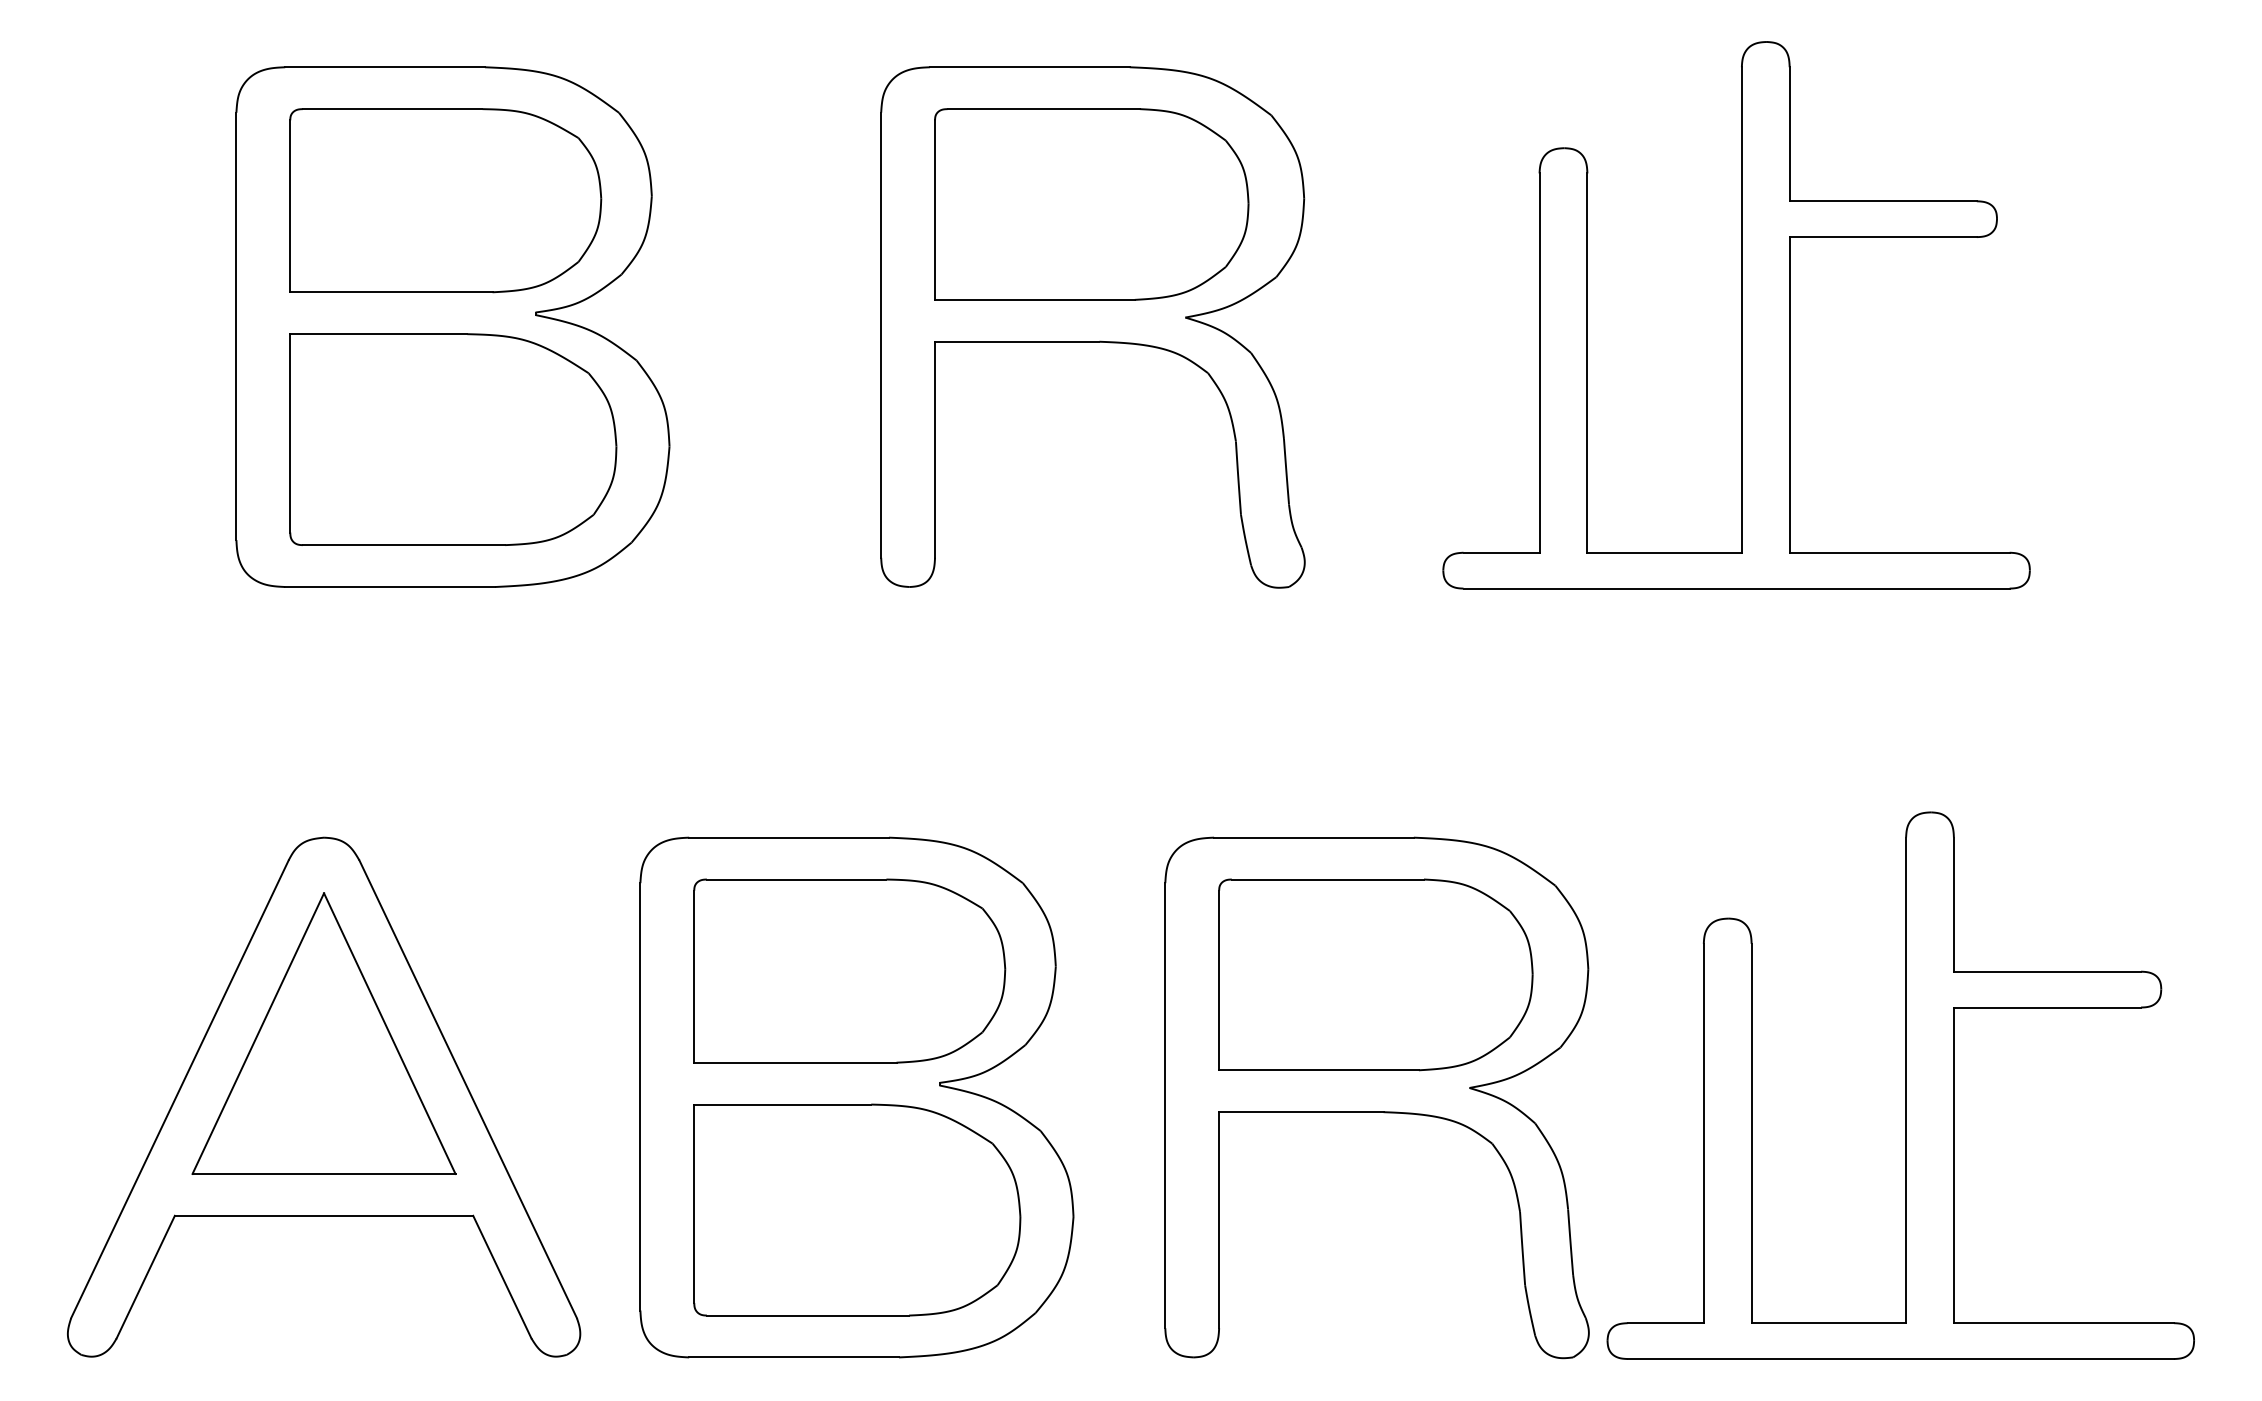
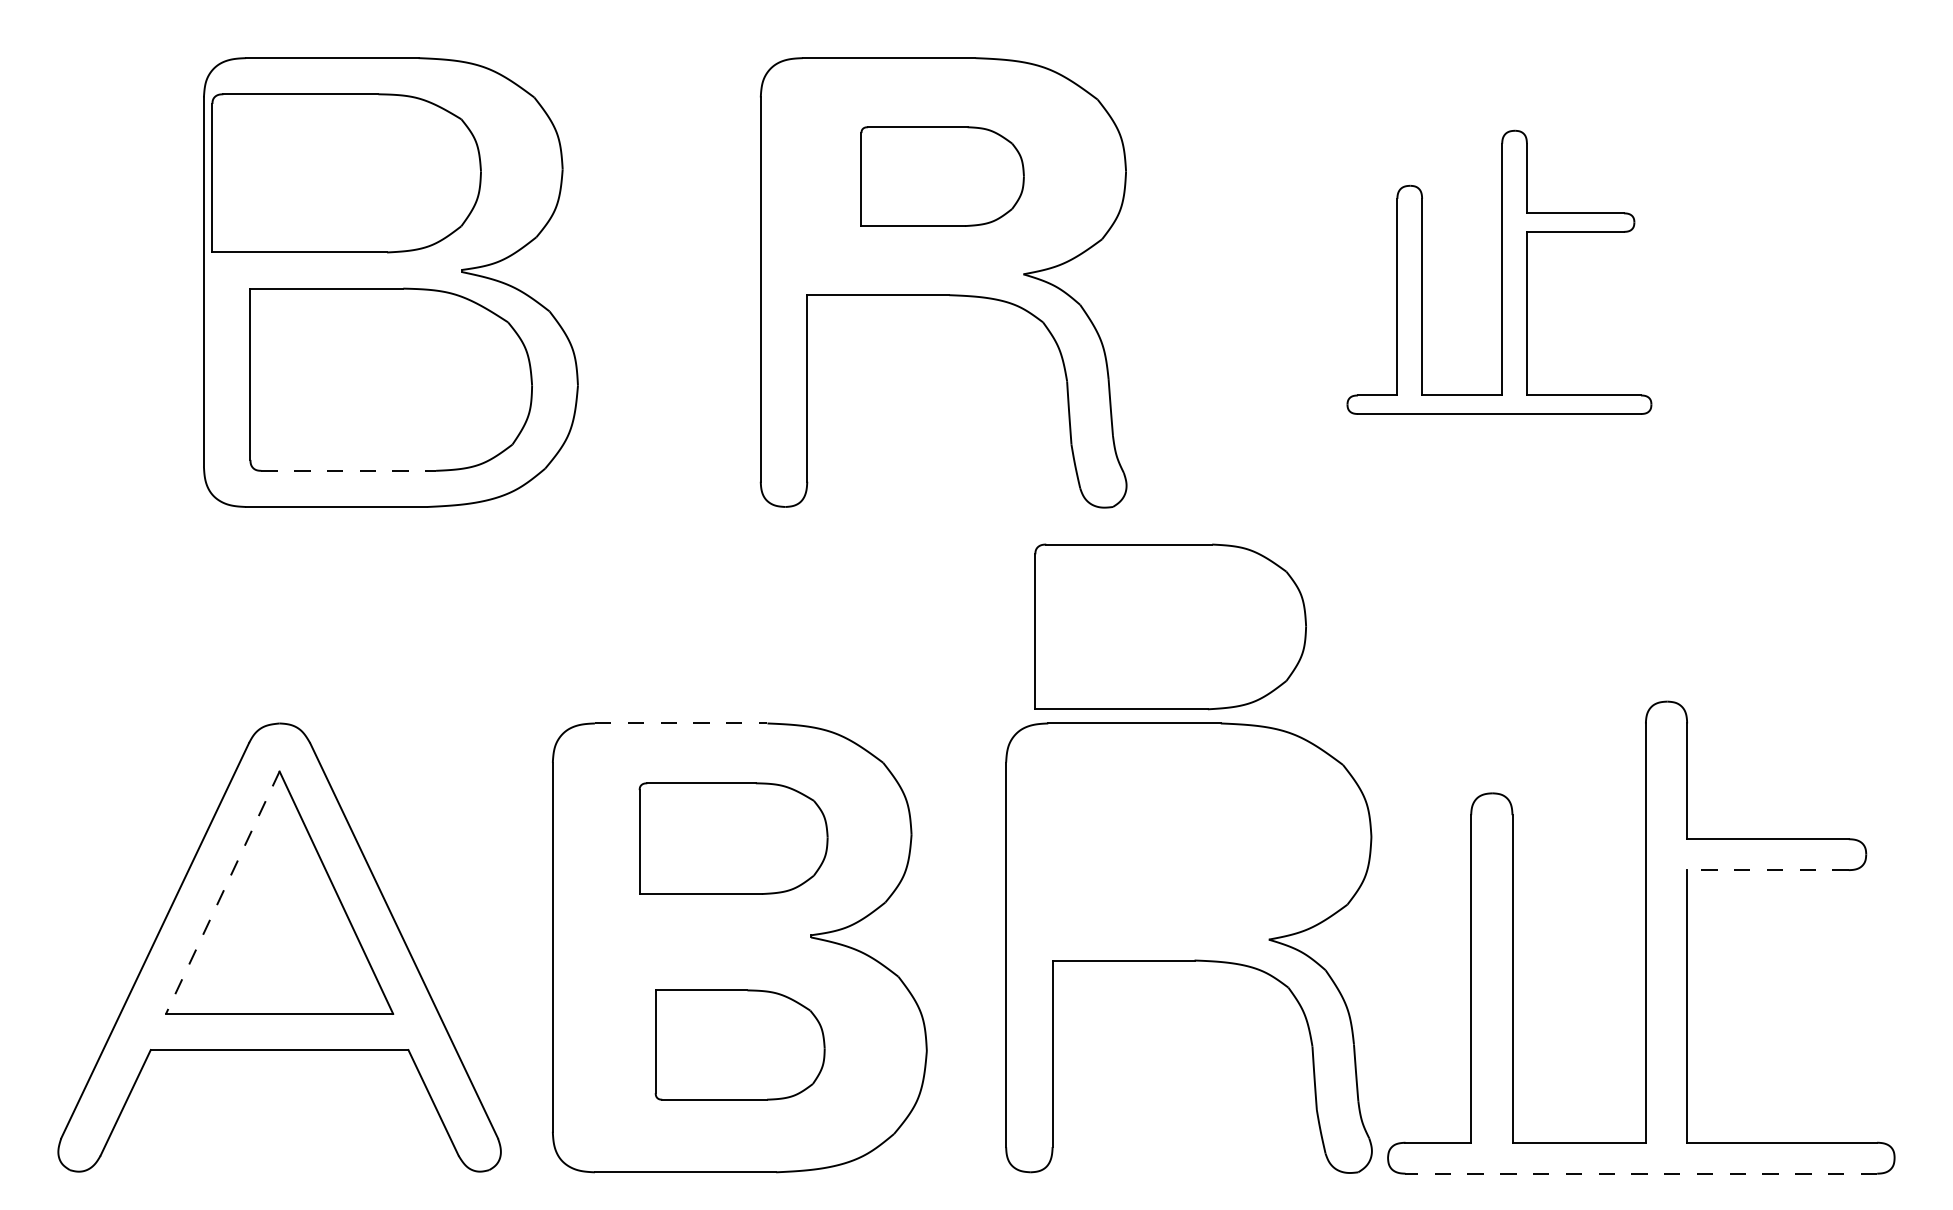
part: (445, 200) -> (346, 173), moved
part: (1091, 204) -> (942, 176), size x0.6
part: (1736, 315) -> (1499, 272), size x0.6
line: (404, 545) -> (349, 471), solid -> dashed
line: (789, 837) -> (681, 723), solid -> dashed
part: (849, 970) -> (733, 838), size x0.7
part: (1375, 974) -> (1170, 626), moved
line: (2047, 1007) -> (1767, 870), solid -> dashed
line: (258, 1033) -> (223, 892), solid -> dashed
part: (857, 1209) -> (740, 1044), size x0.6
line: (1900, 1359) -> (1641, 1174), solid -> dashed

